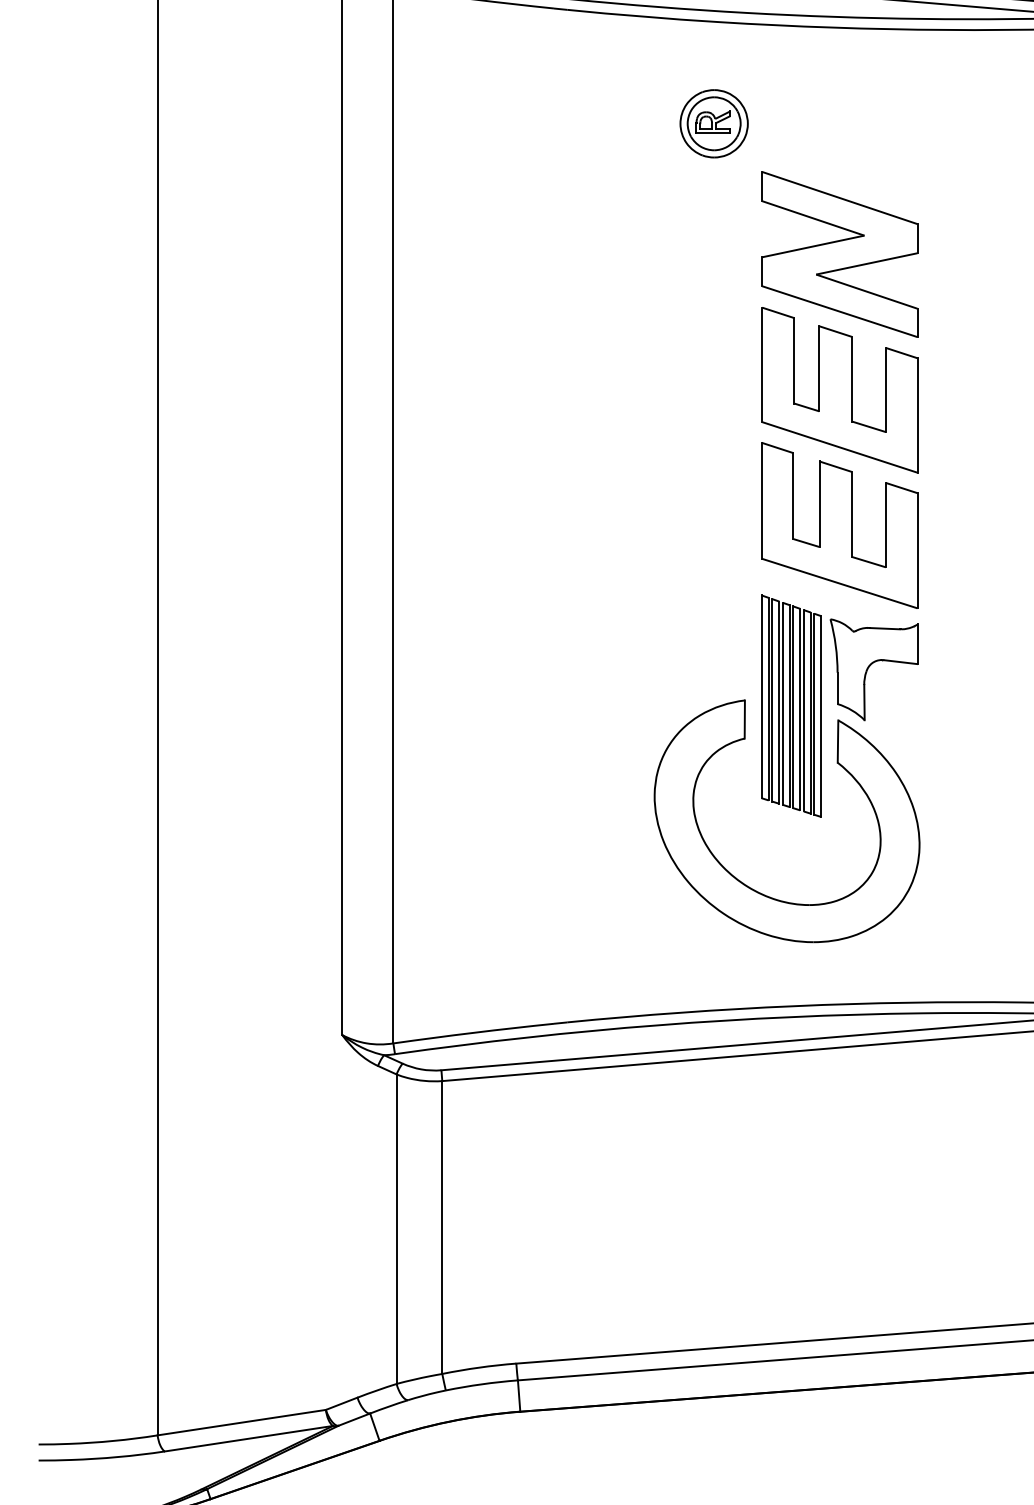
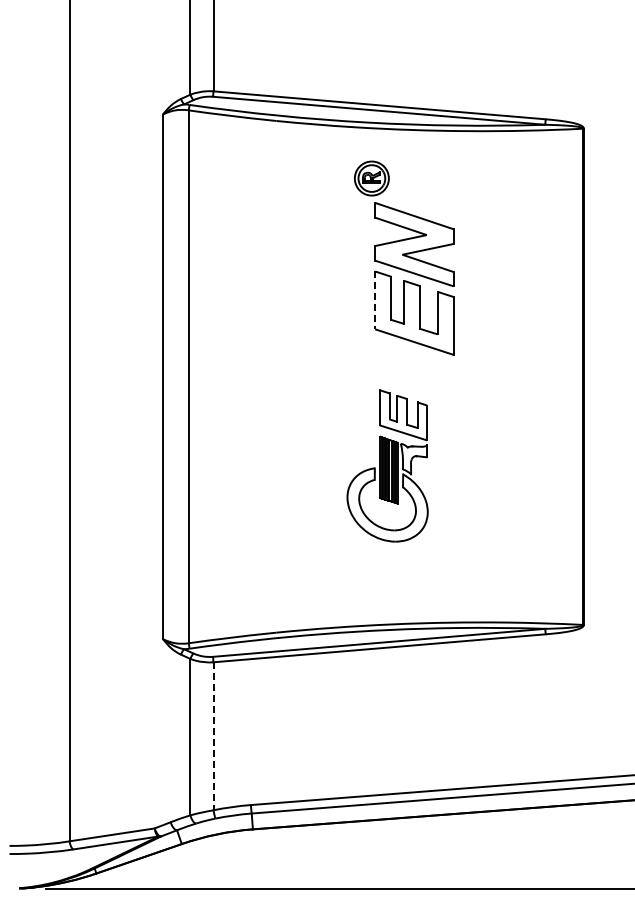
part: (713, 123) -> (371, 178), moved
line: (762, 365) -> (375, 300), solid -> dashed
part: (786, 691) -> (387, 465), size x0.6
line: (442, 1227) -> (213, 736), solid -> dashed

